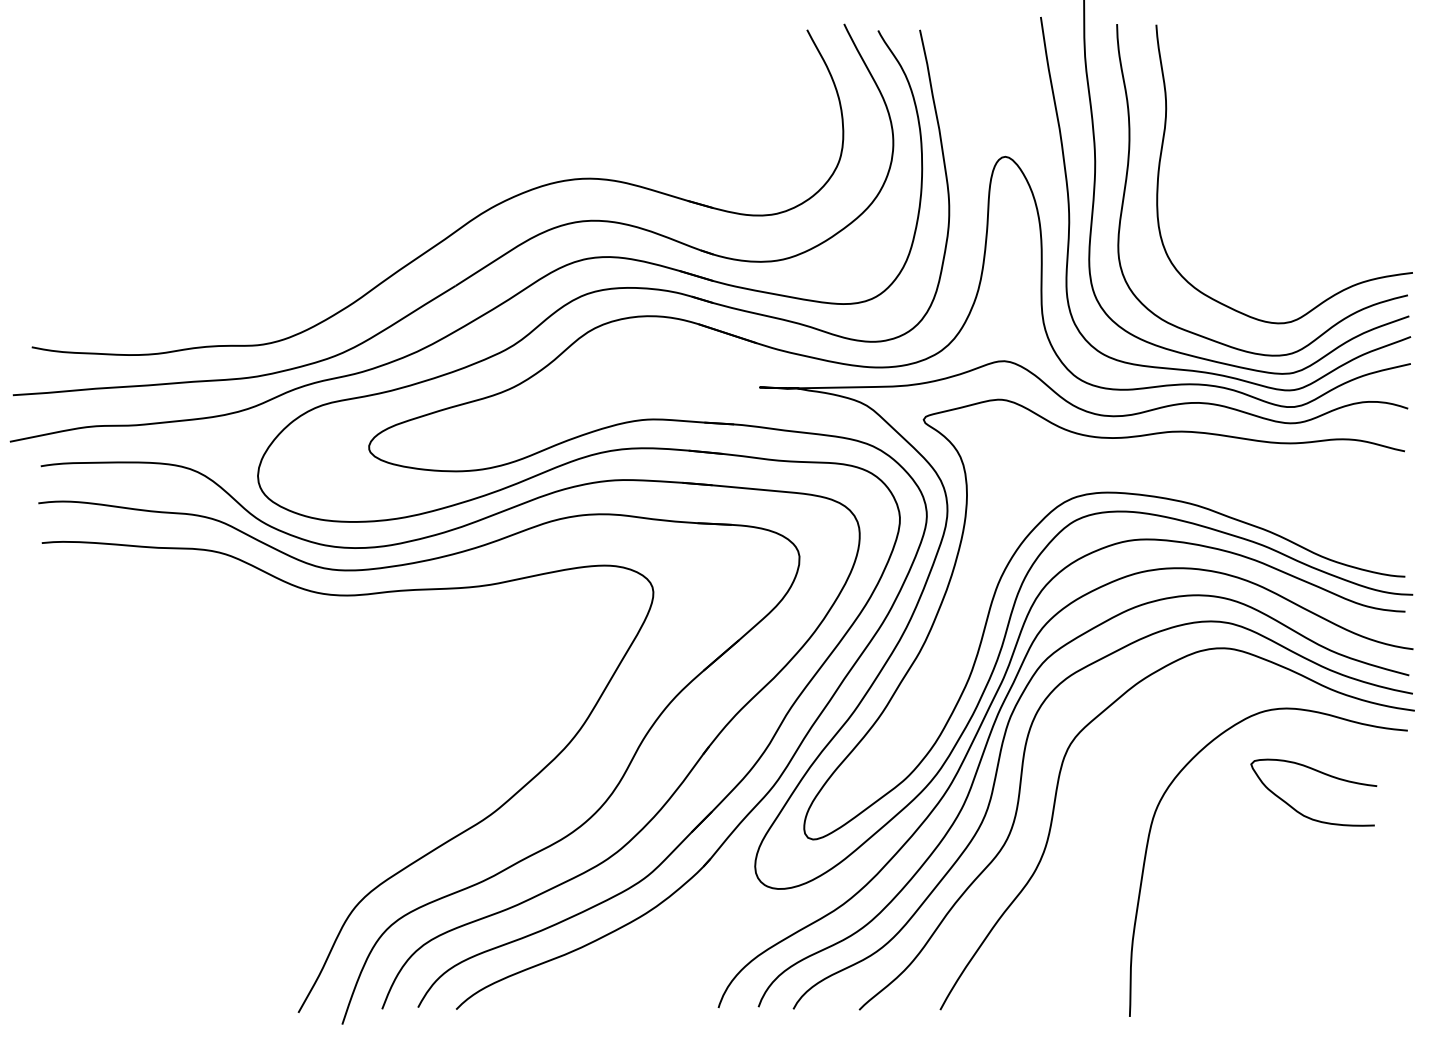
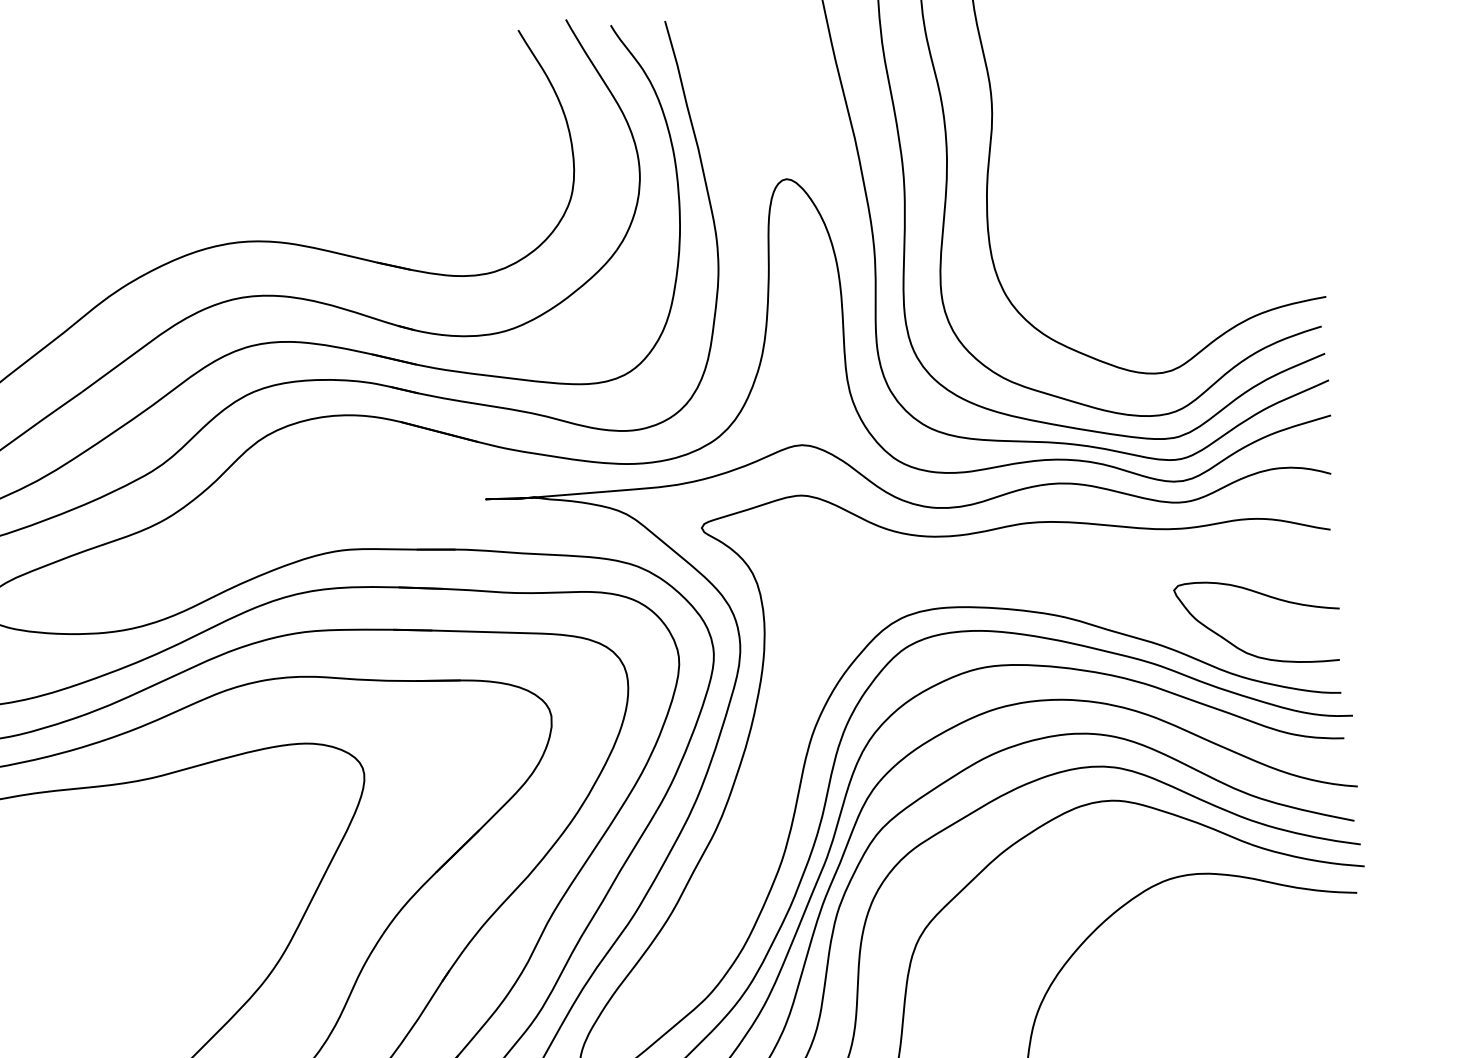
curve: (1320, 773) -> (1264, 596), moved

